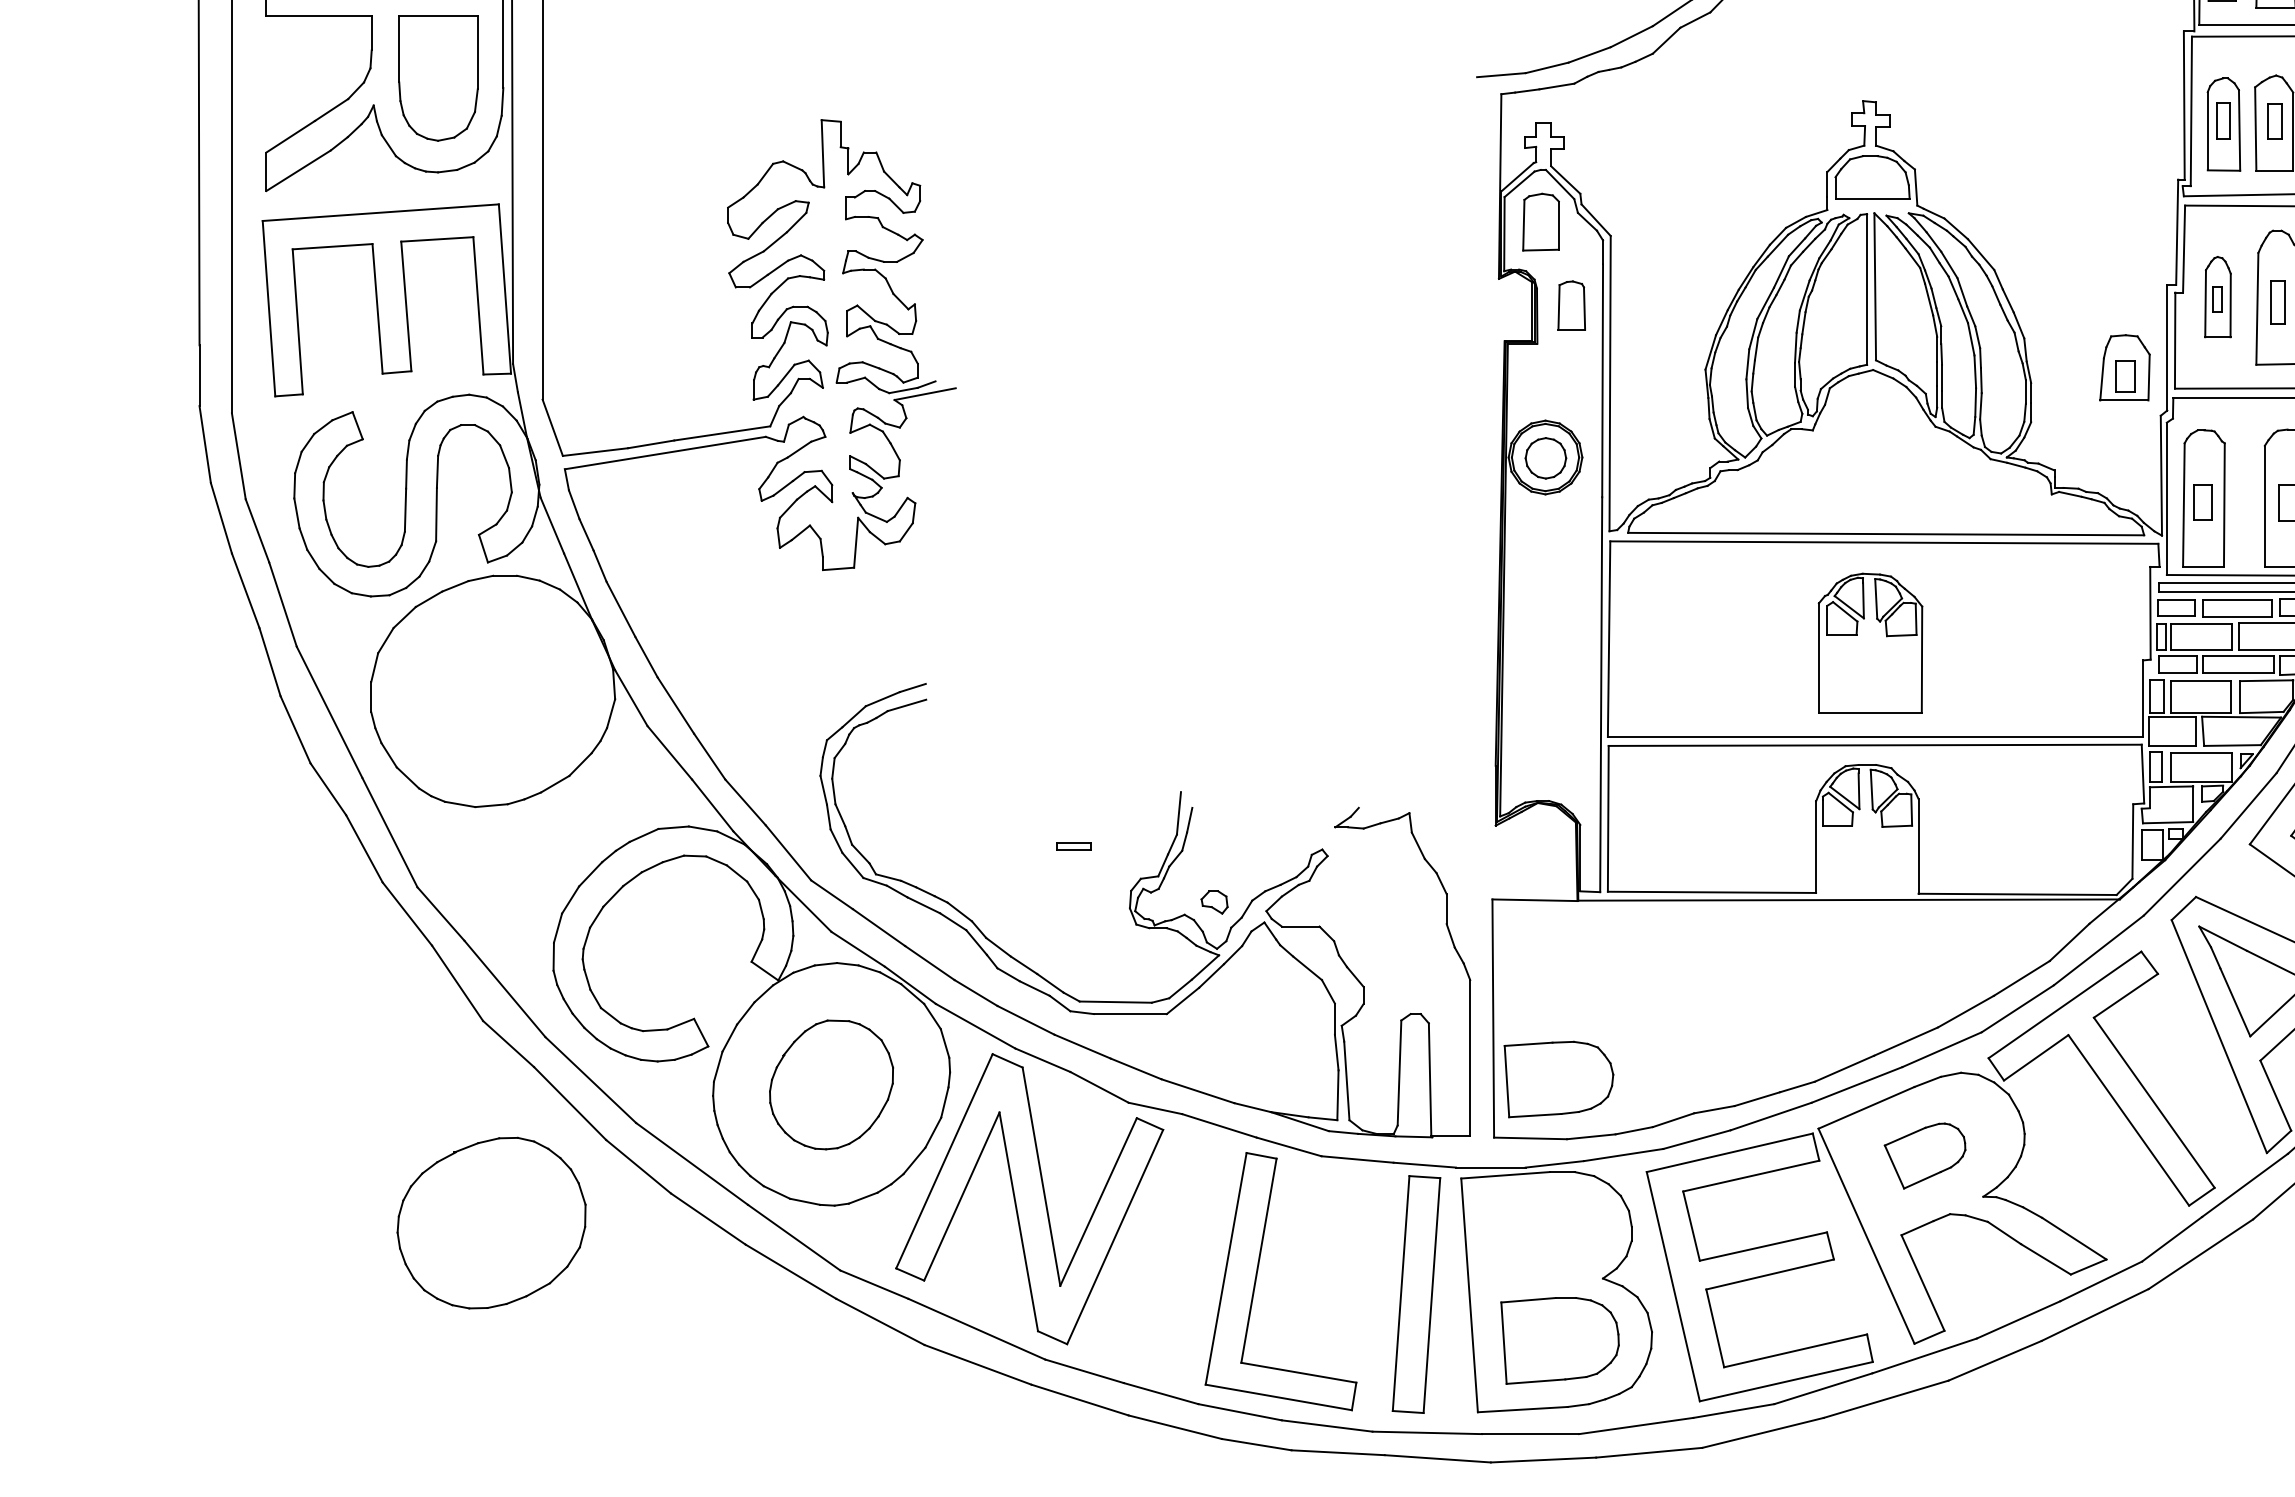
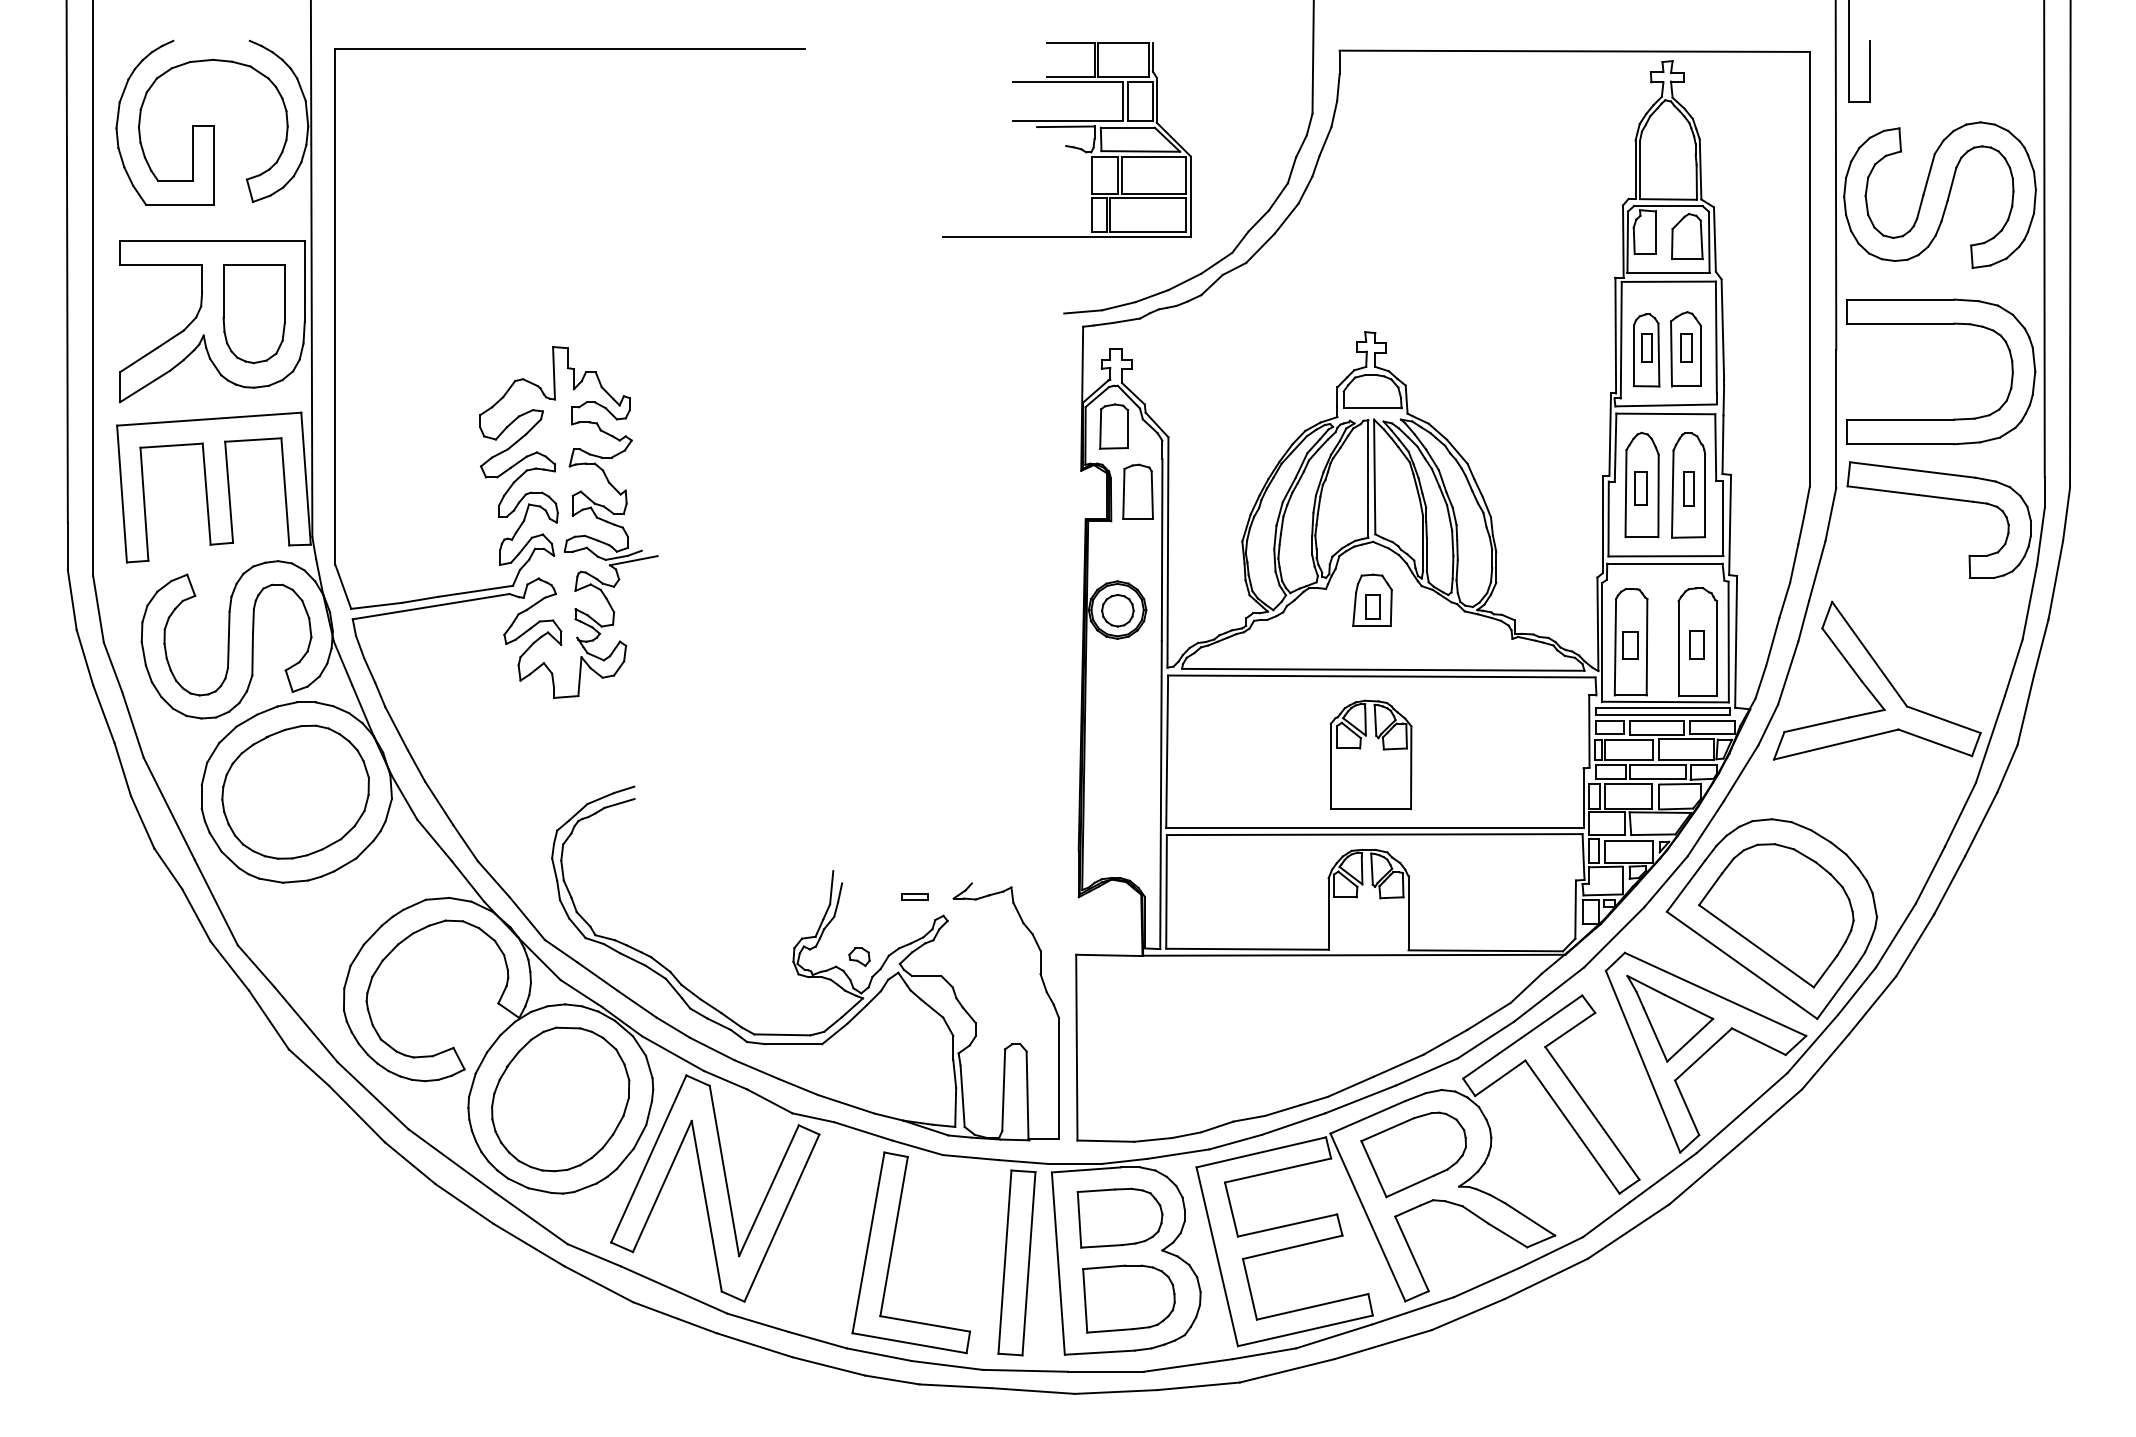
part: (2217, 296) -> (1641, 484), size x1.67
part: (1571, 305) -> (1137, 491), size x1.43
part: (2124, 366) -> (1372, 599), moved
part: (1073, 846) -> (914, 896), moved
part: (1558, 1078) -> (1119, 1217), moved
part: (831, 1085) -> (560, 1099), size x1.43
part: (1924, 1155) -> (1413, 1154), size x1.67
part: (491, 1222) -> (295, 791), moved

